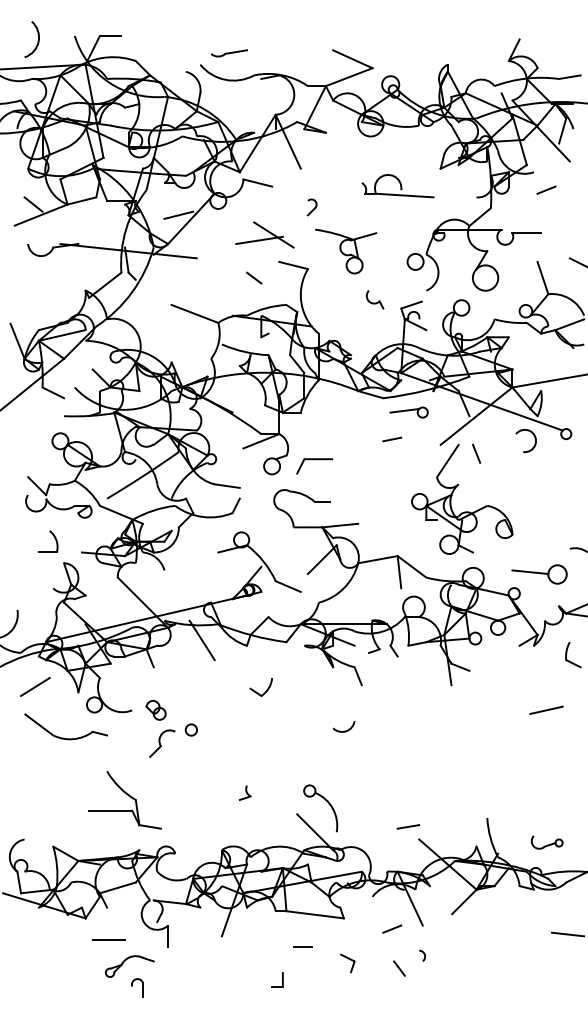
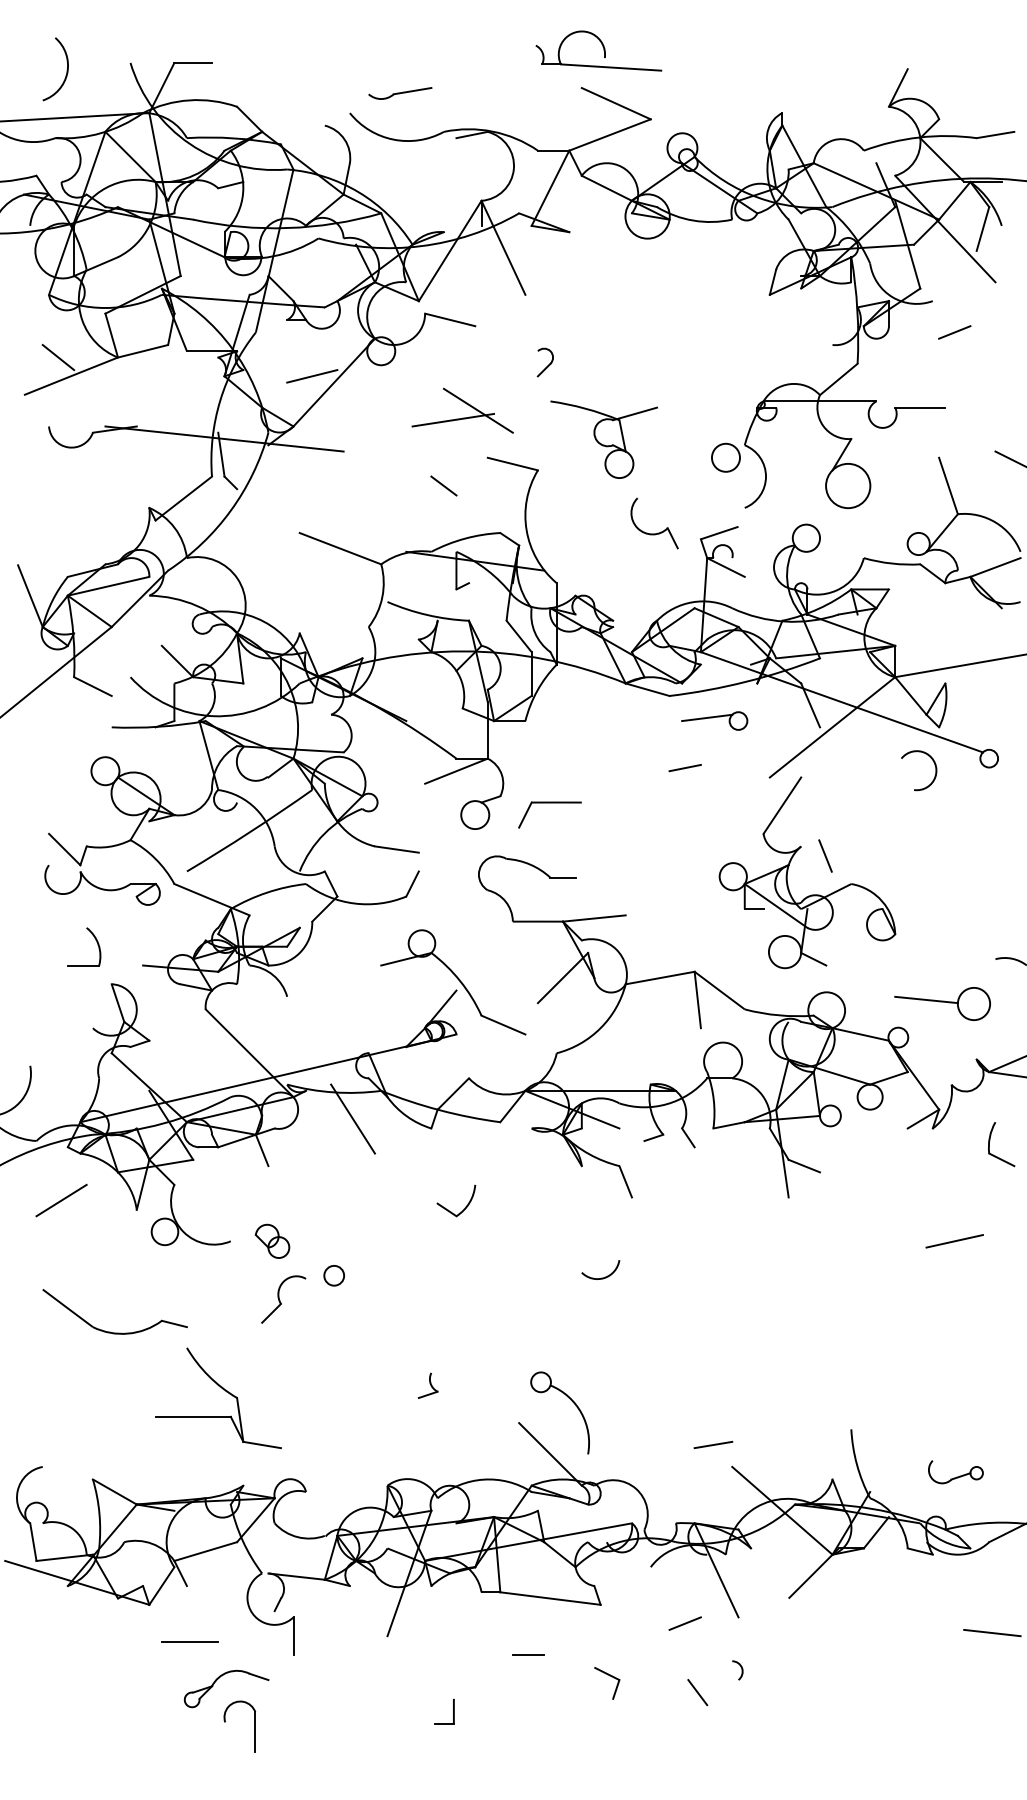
part: (397, 186) -> (598, 51), moved
part: (375, 299) -> (655, 523), size x1.6
line: (476, 453) -> (825, 855), moved
part: (63, 737) -> (110, 1330), moved
part: (277, 979) -> (444, 1711), moved
part: (137, 987) -> (240, 1725), size x1.6

